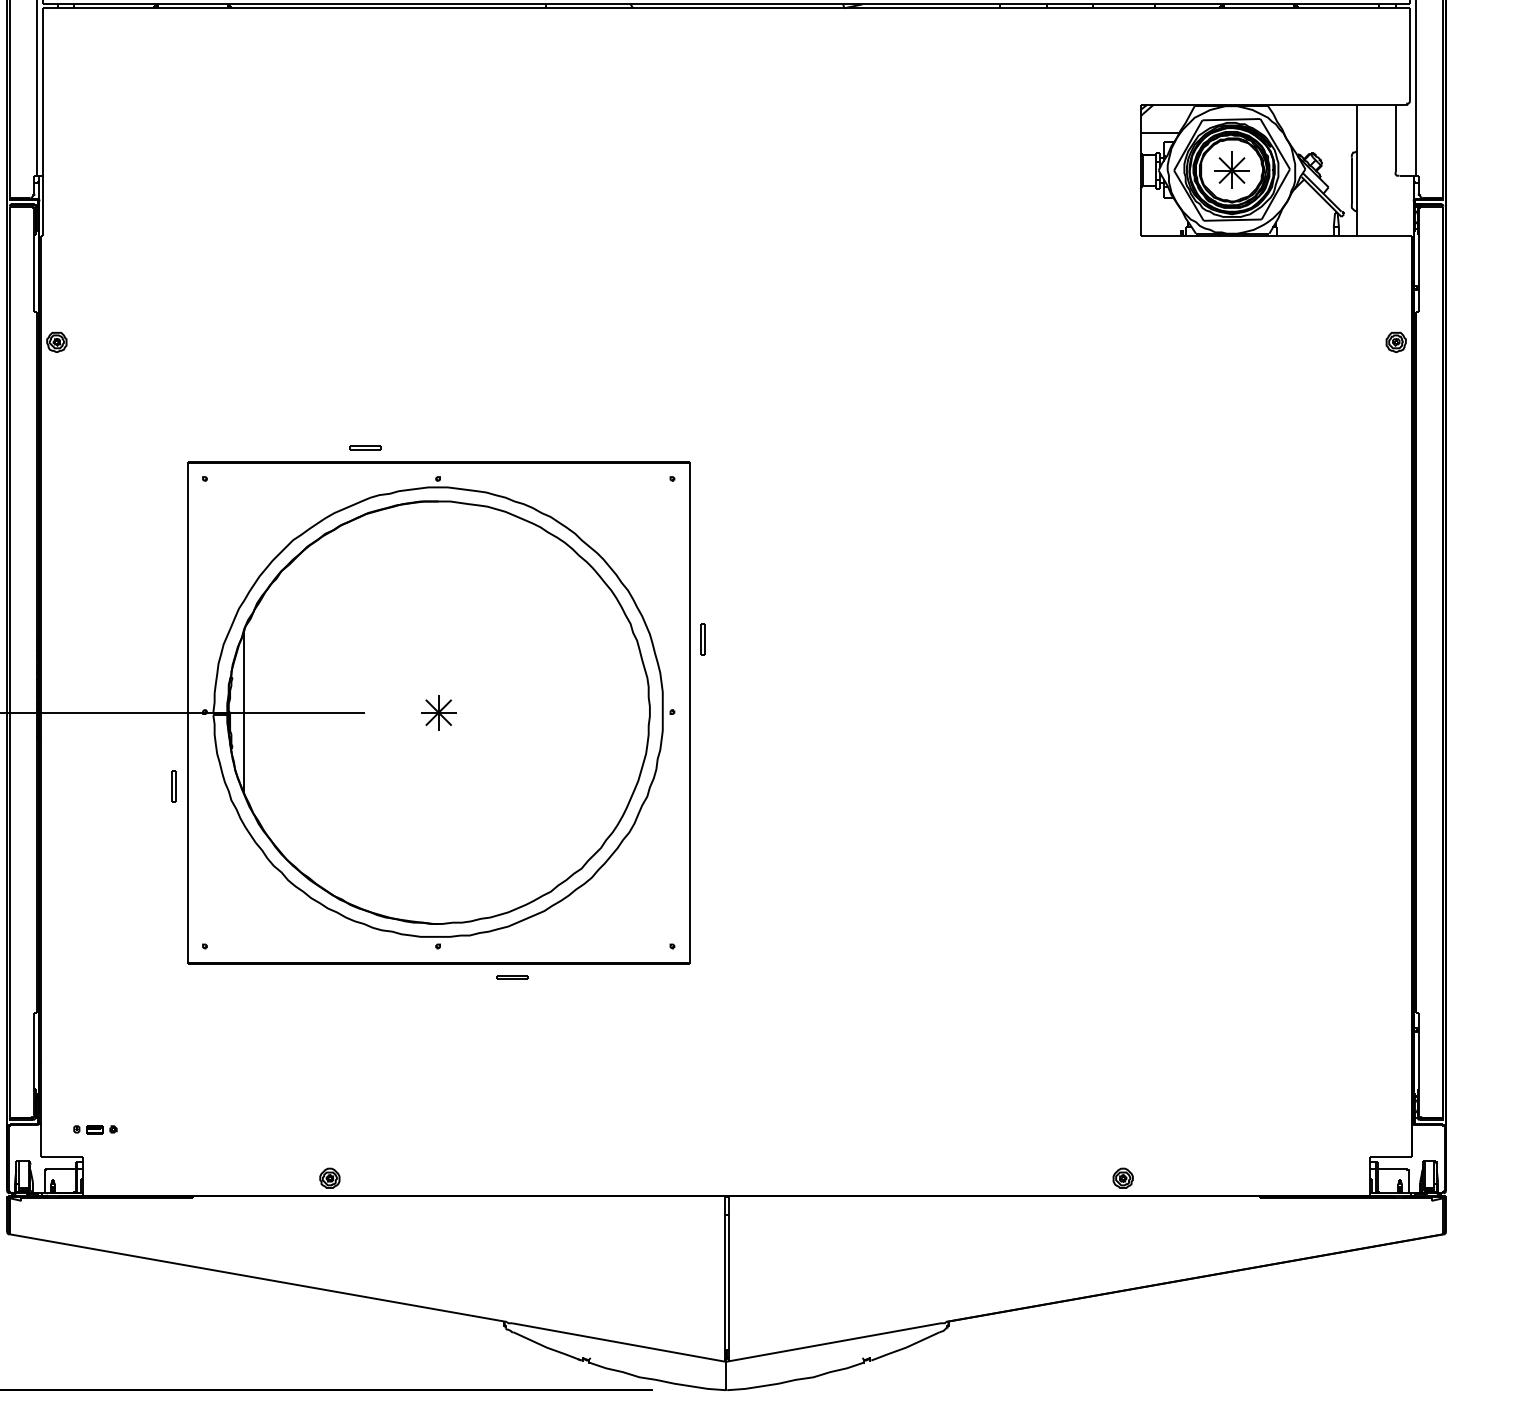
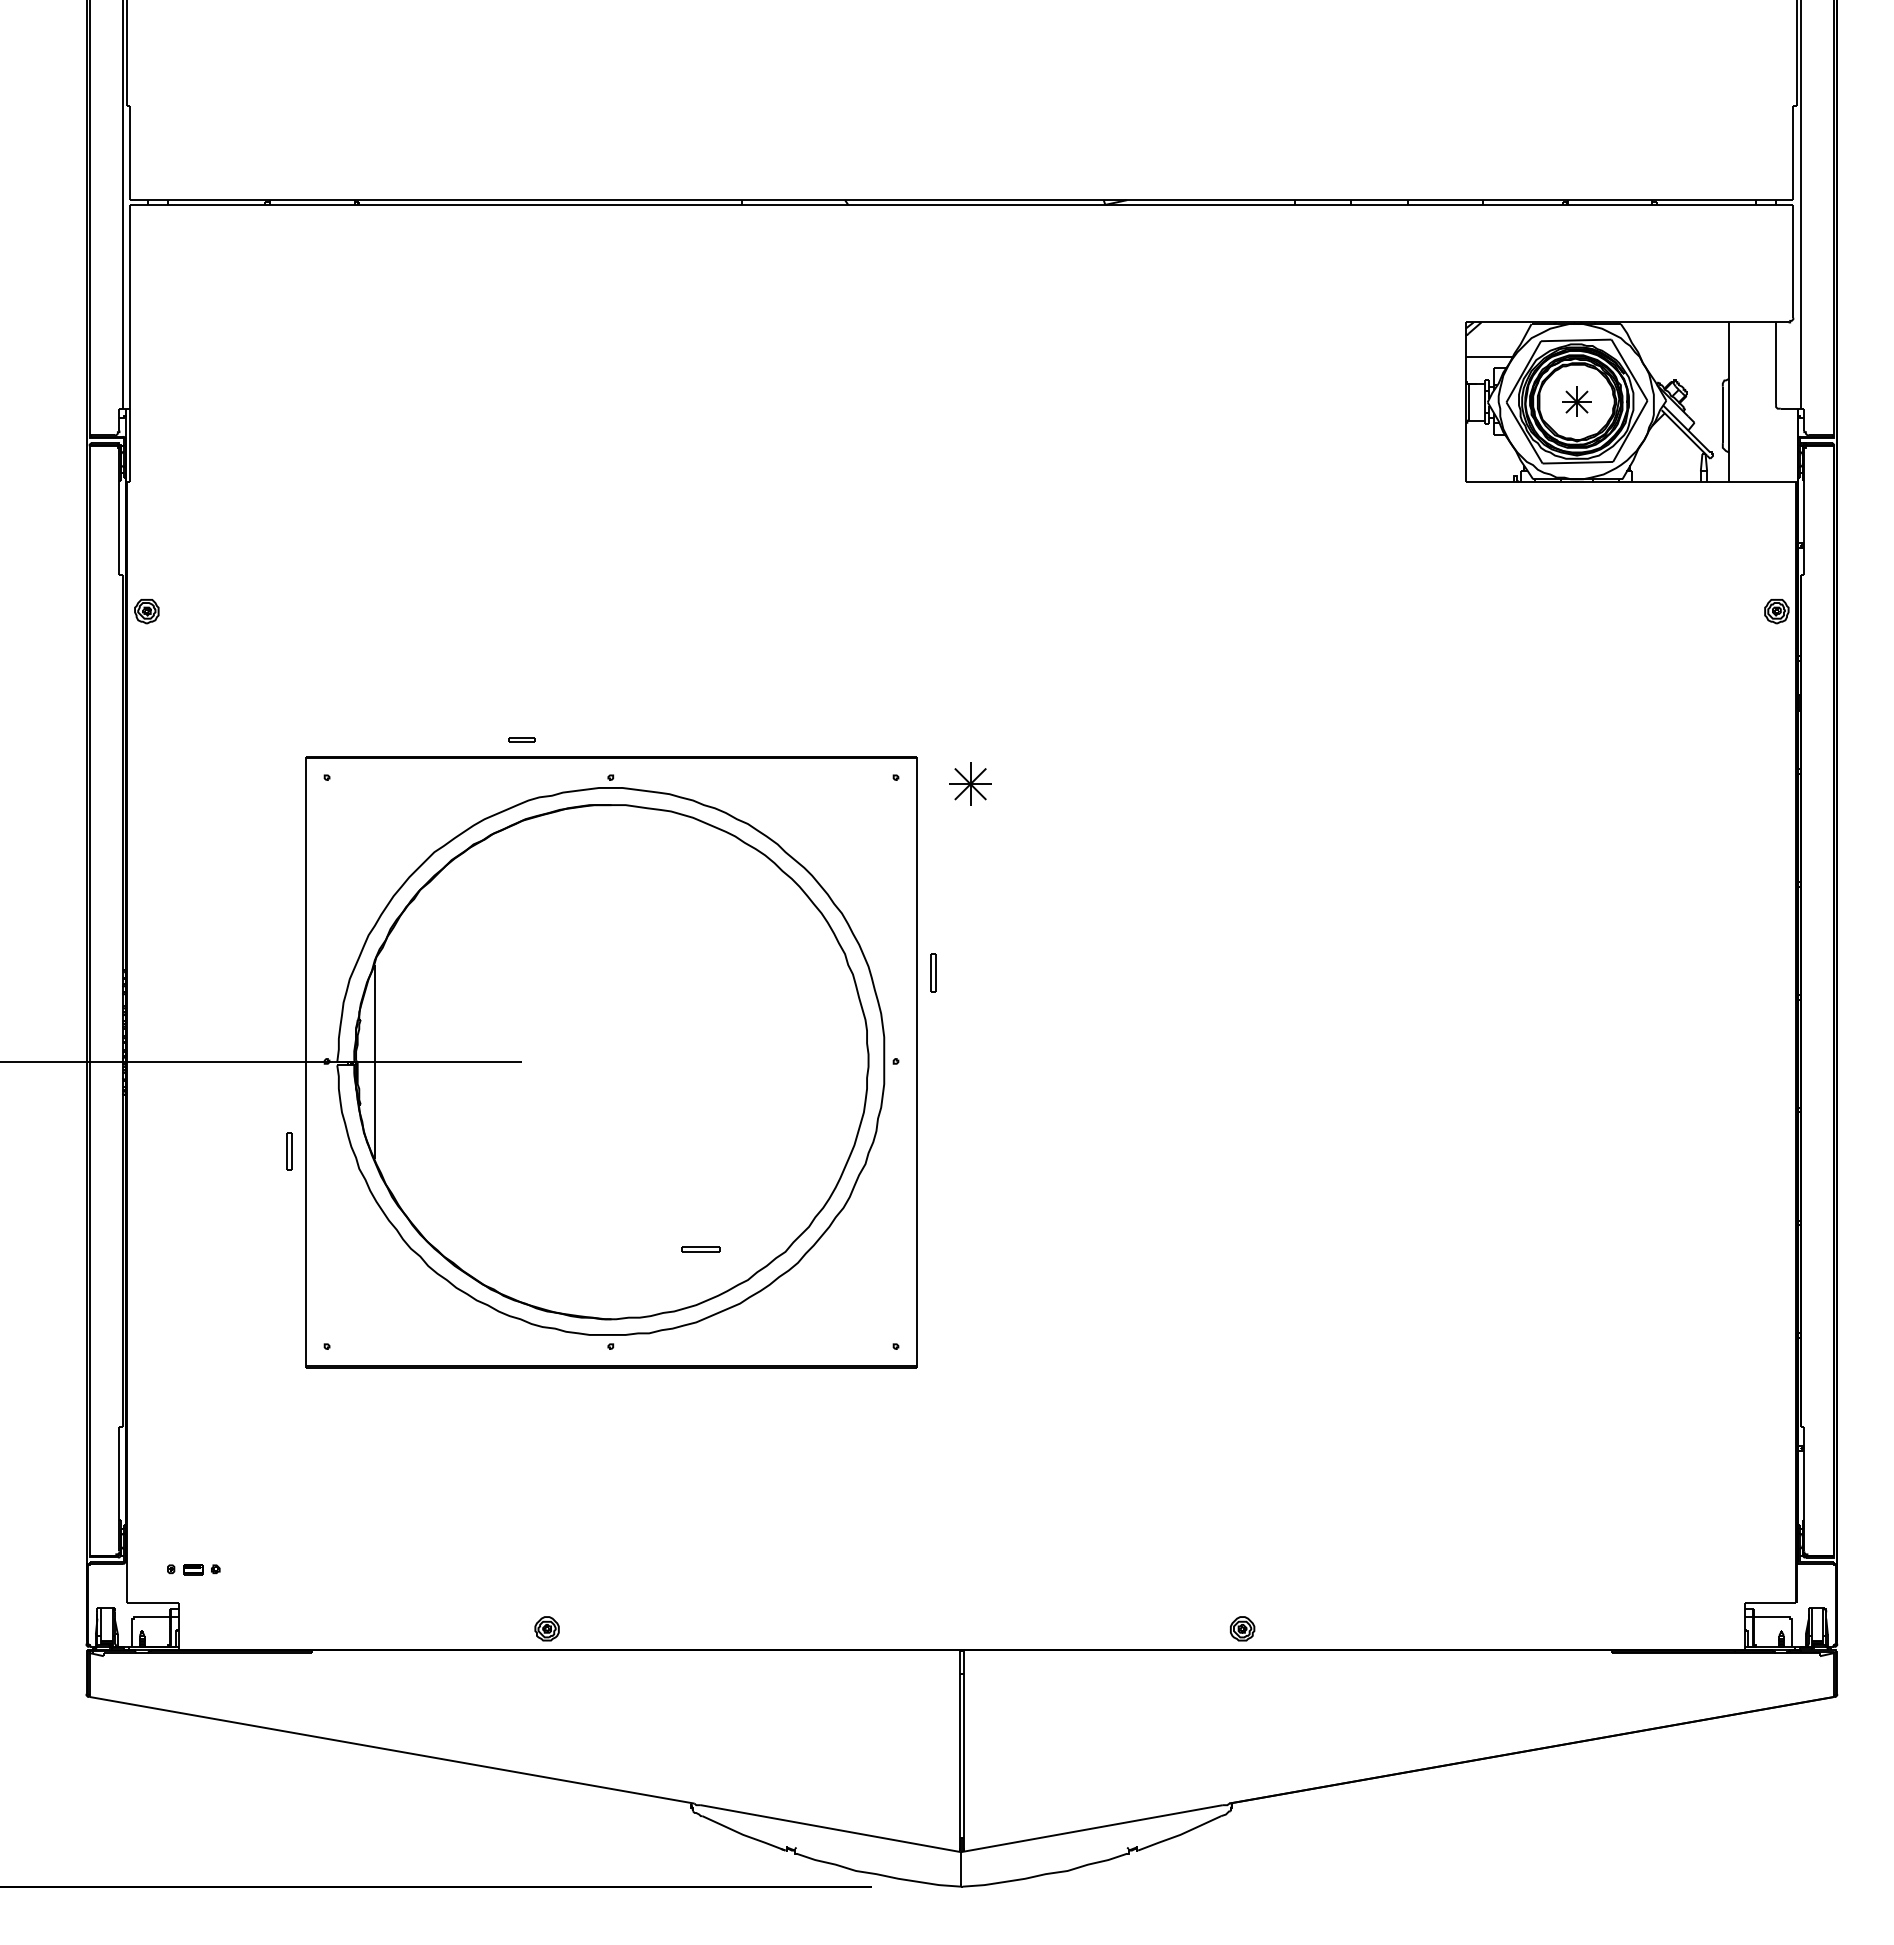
part: (1231, 169) -> (1576, 401), size x0.7
part: (364, 447) -> (521, 739), size x0.7
part: (438, 712) -> (970, 783), moved
part: (511, 977) -> (700, 1249), moved
part: (329, 1178) -> (546, 1628), moved
part: (1123, 1178) -> (1242, 1628), moved

